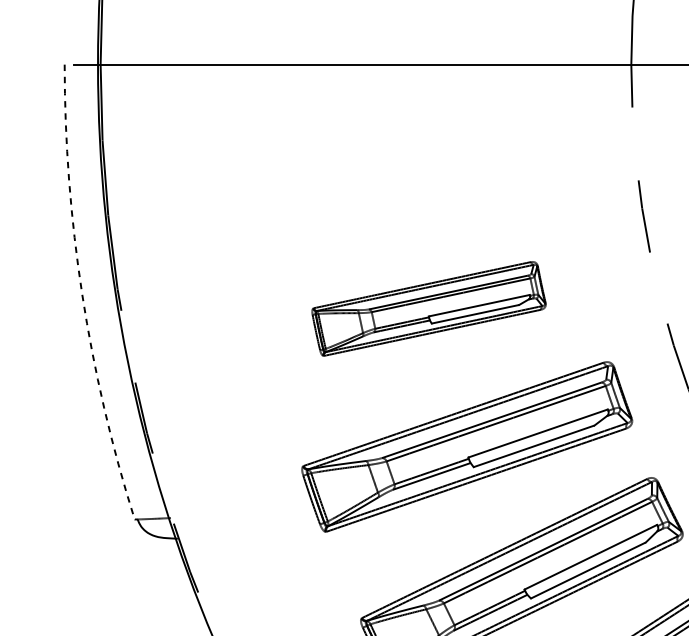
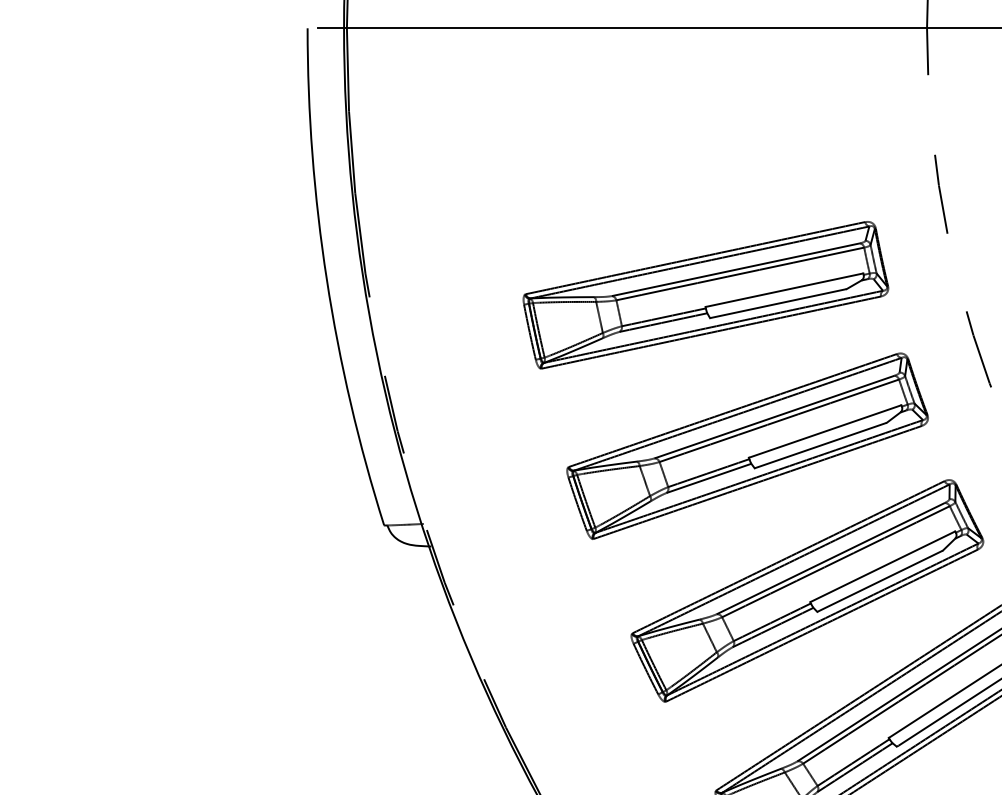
arc: (81, 294) -> (326, 279), dashed -> solid
part: (428, 309) -> (705, 295), size x1.43

